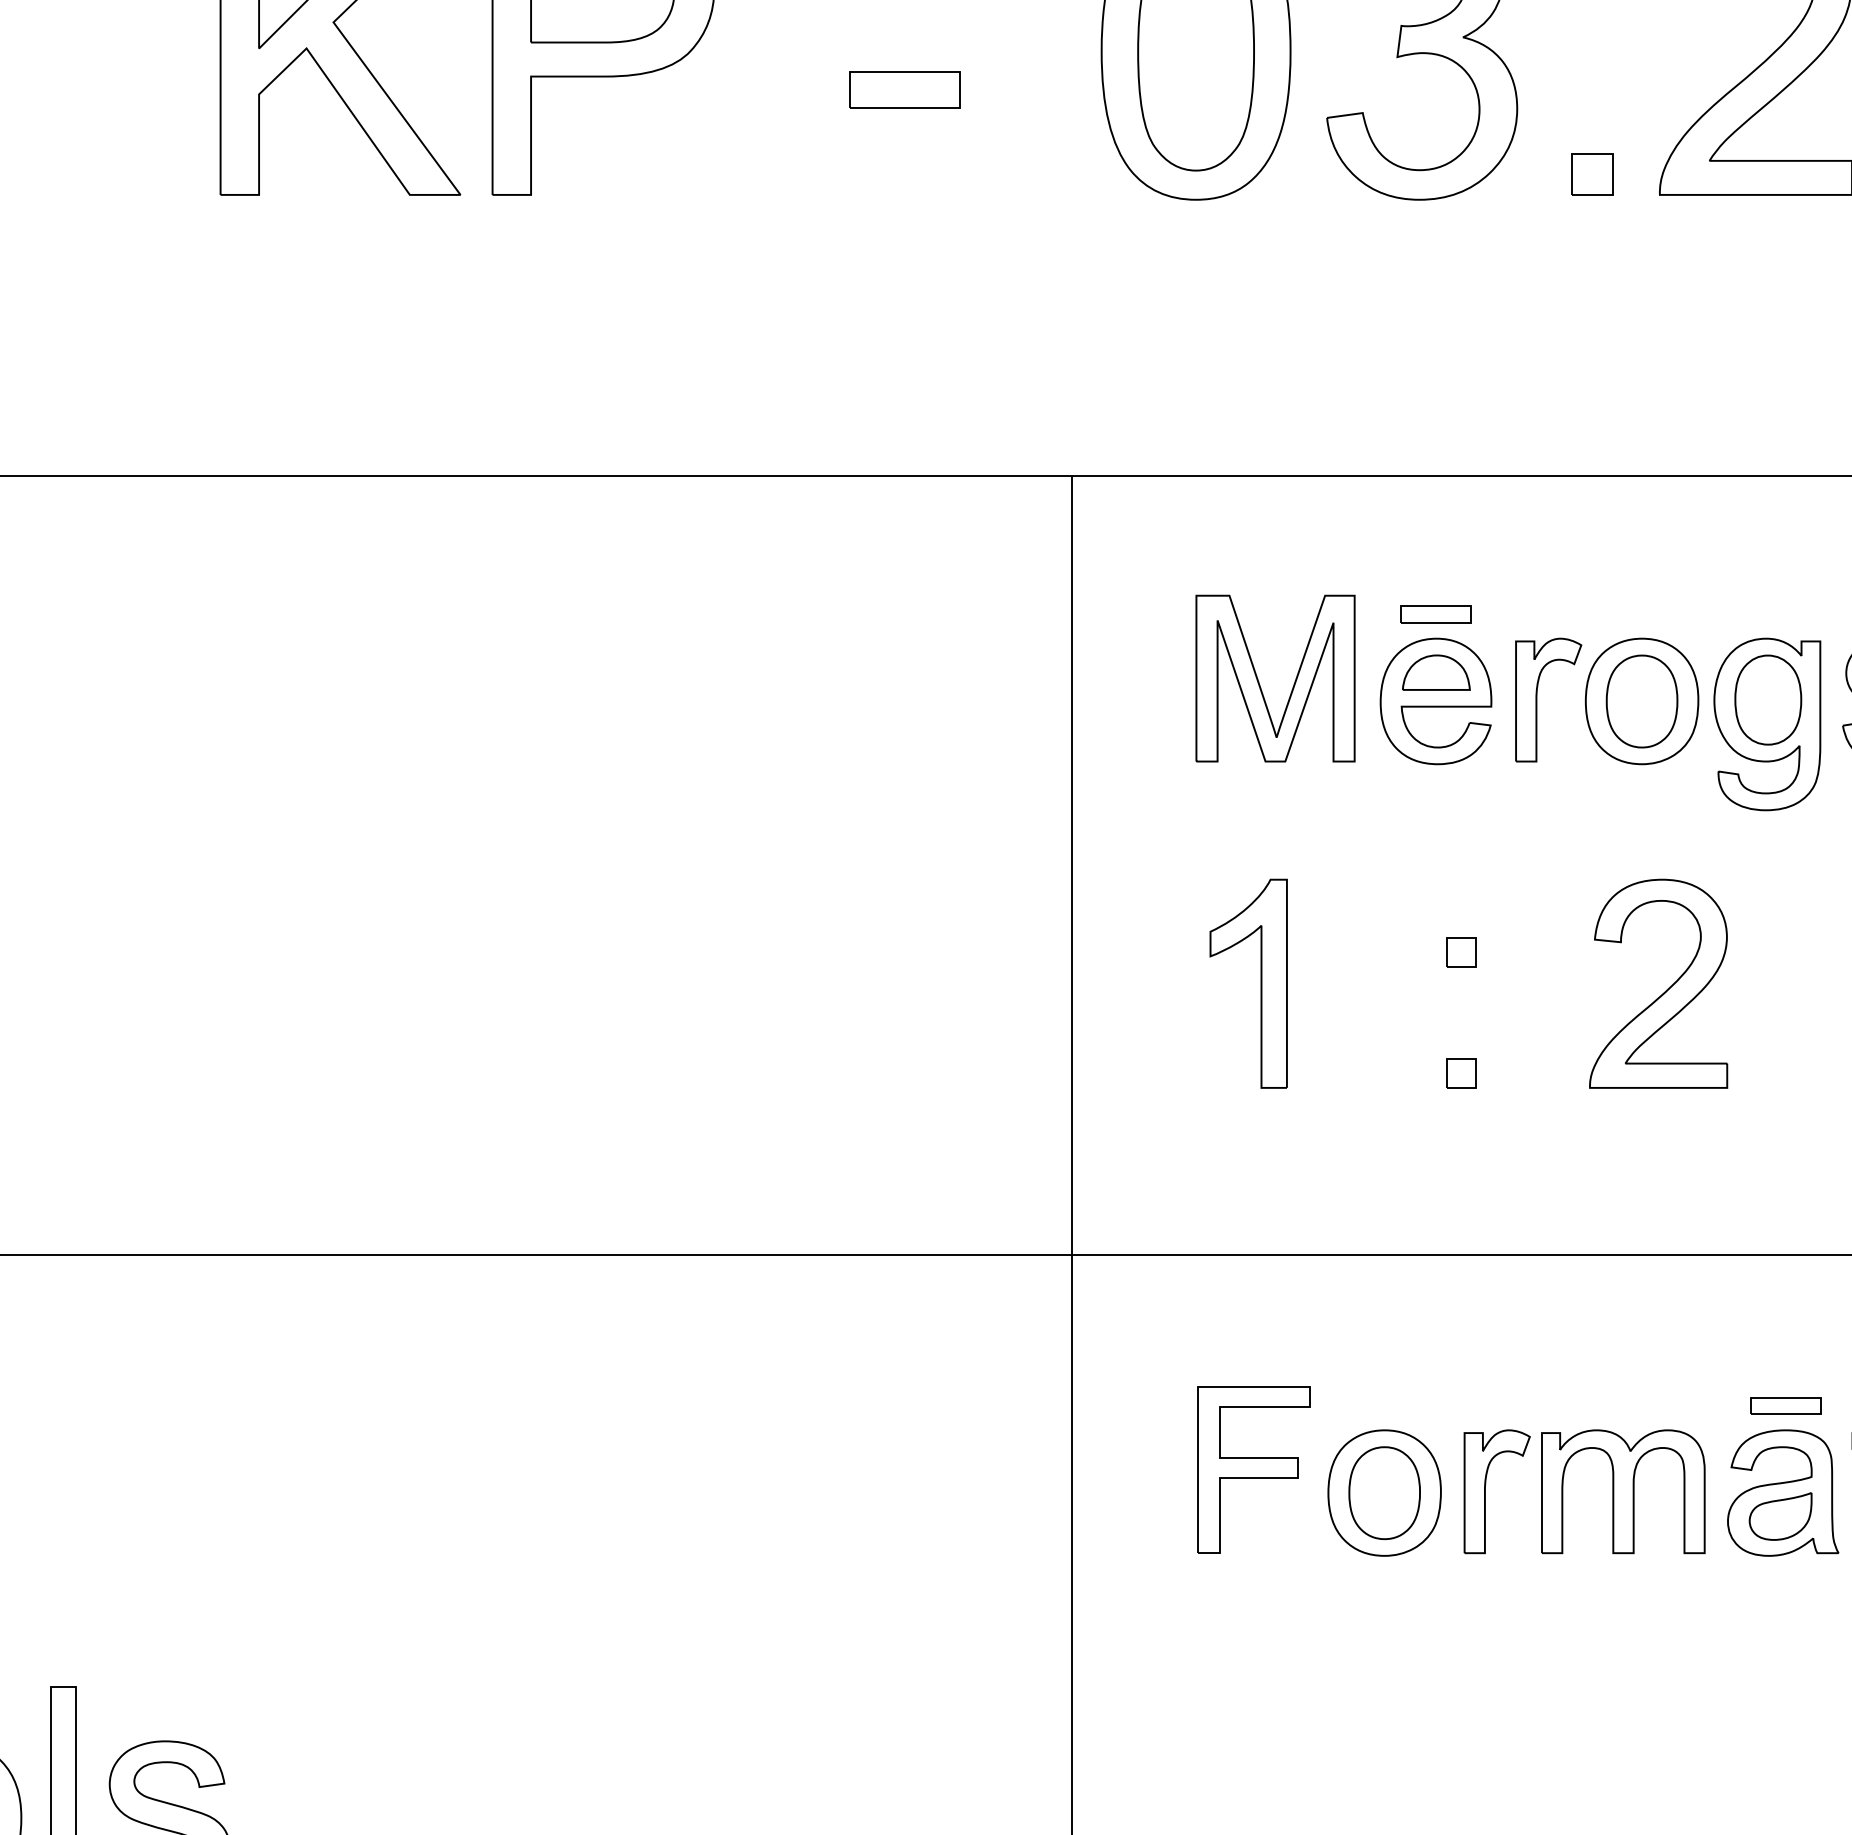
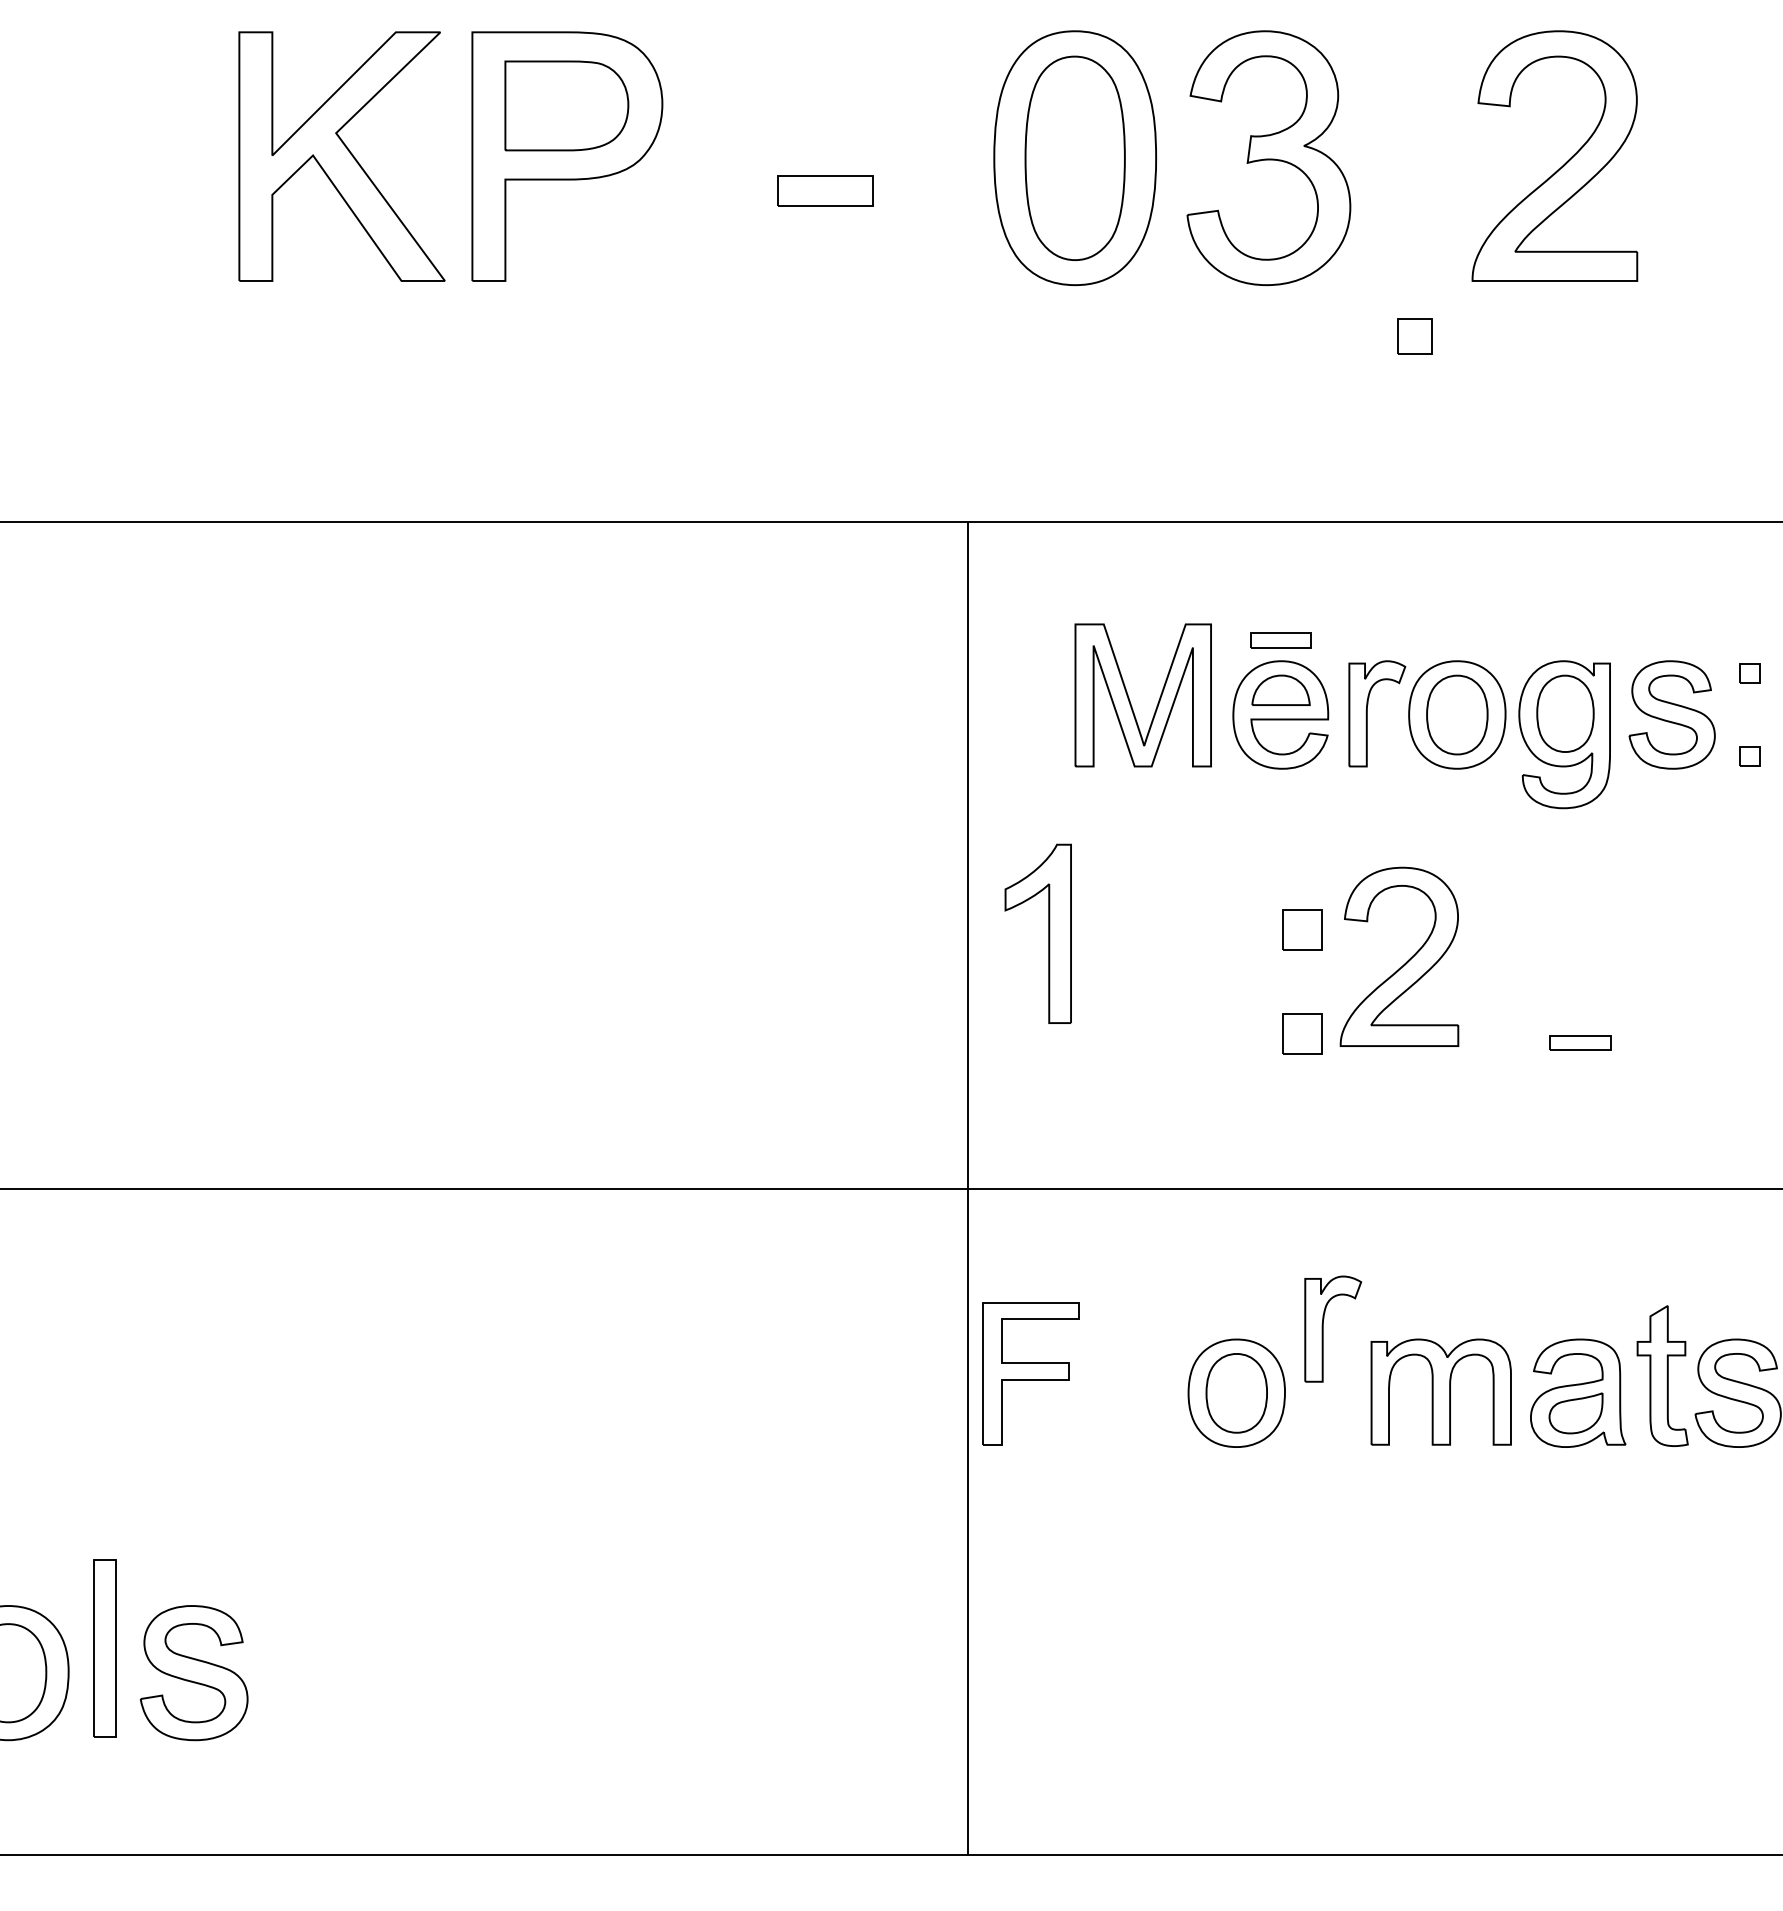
part: (1592, 174) -> (1414, 336), moved
part: (1461, 951) -> (1302, 929), size x1.6
part: (1260, 983) -> (1048, 933), moved
part: (1665, 990) -> (1405, 962), moved
part: (1461, 1073) -> (1302, 1033), size x1.6
part: (1785, 1405) -> (1580, 1042), moved
part: (1253, 1469) -> (1030, 1373), moved
part: (1485, 1491) -> (1323, 1328), moved

